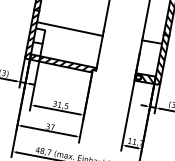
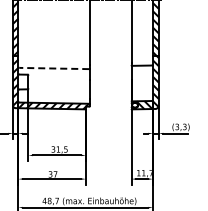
line: (70, 29) -> (54, 68), solid -> dashed

